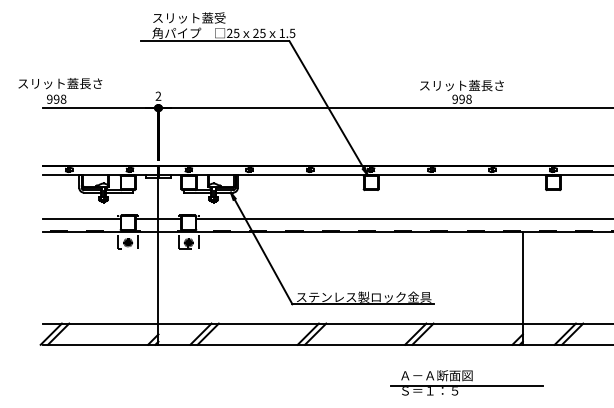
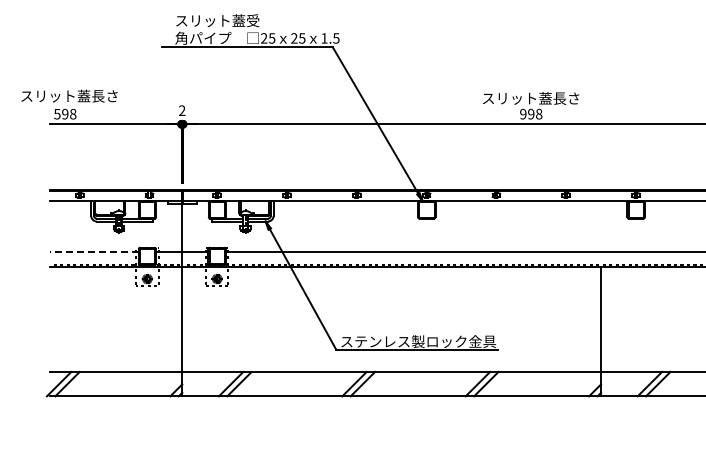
text: (49, 98) -> (57, 113), 998 -> 598
line: (81, 218) -> (93, 251), solid -> dashed
part: (466, 382) -> (536, 439), removed

